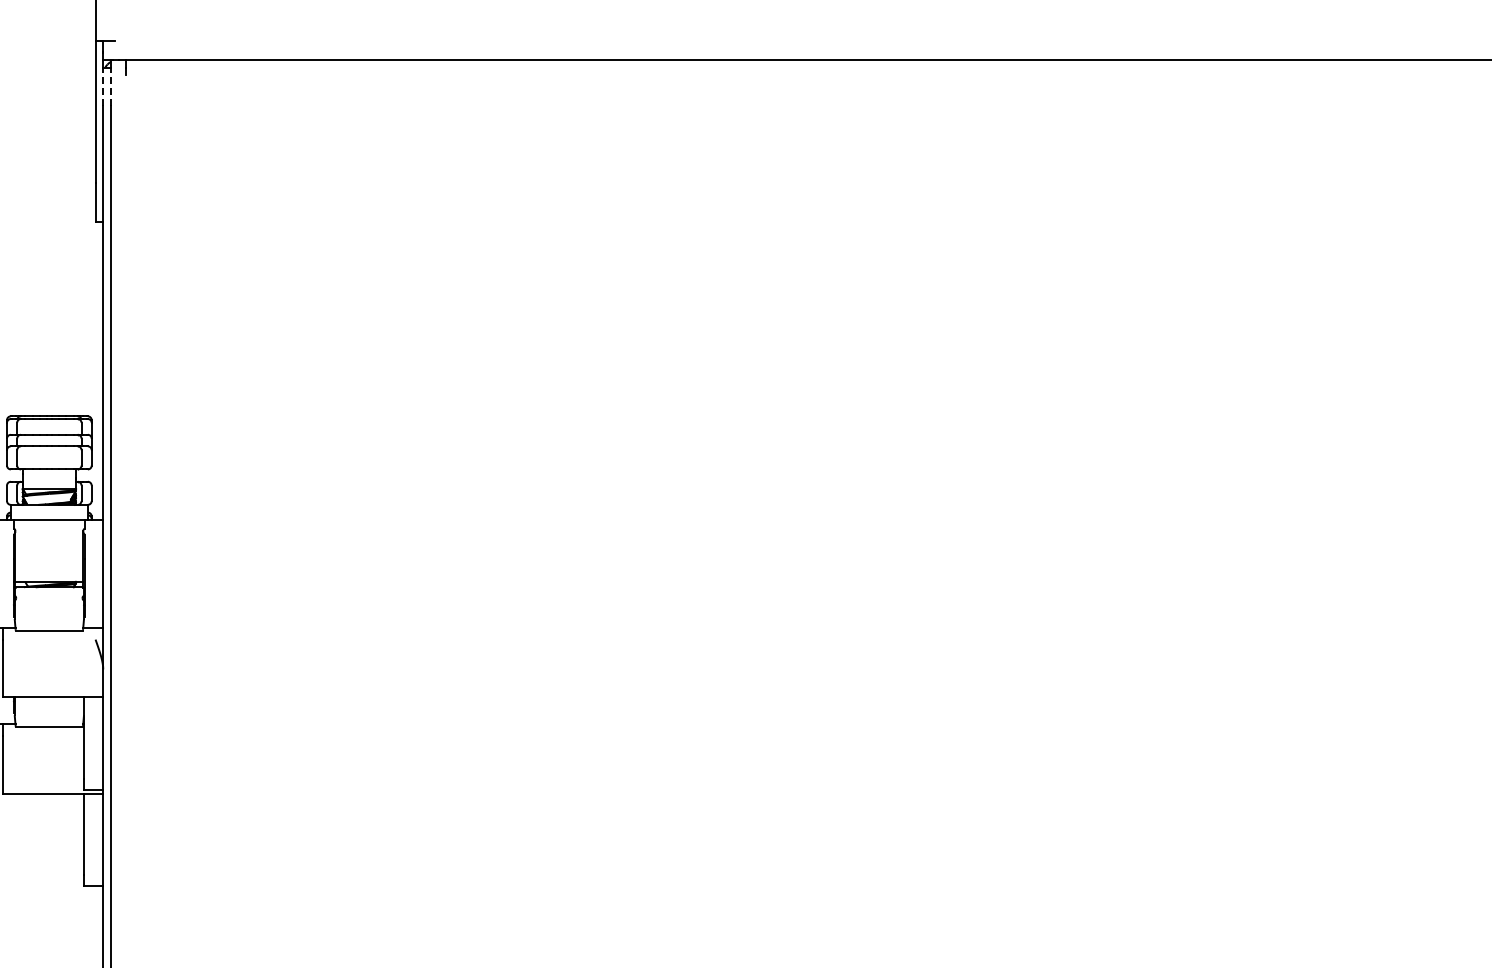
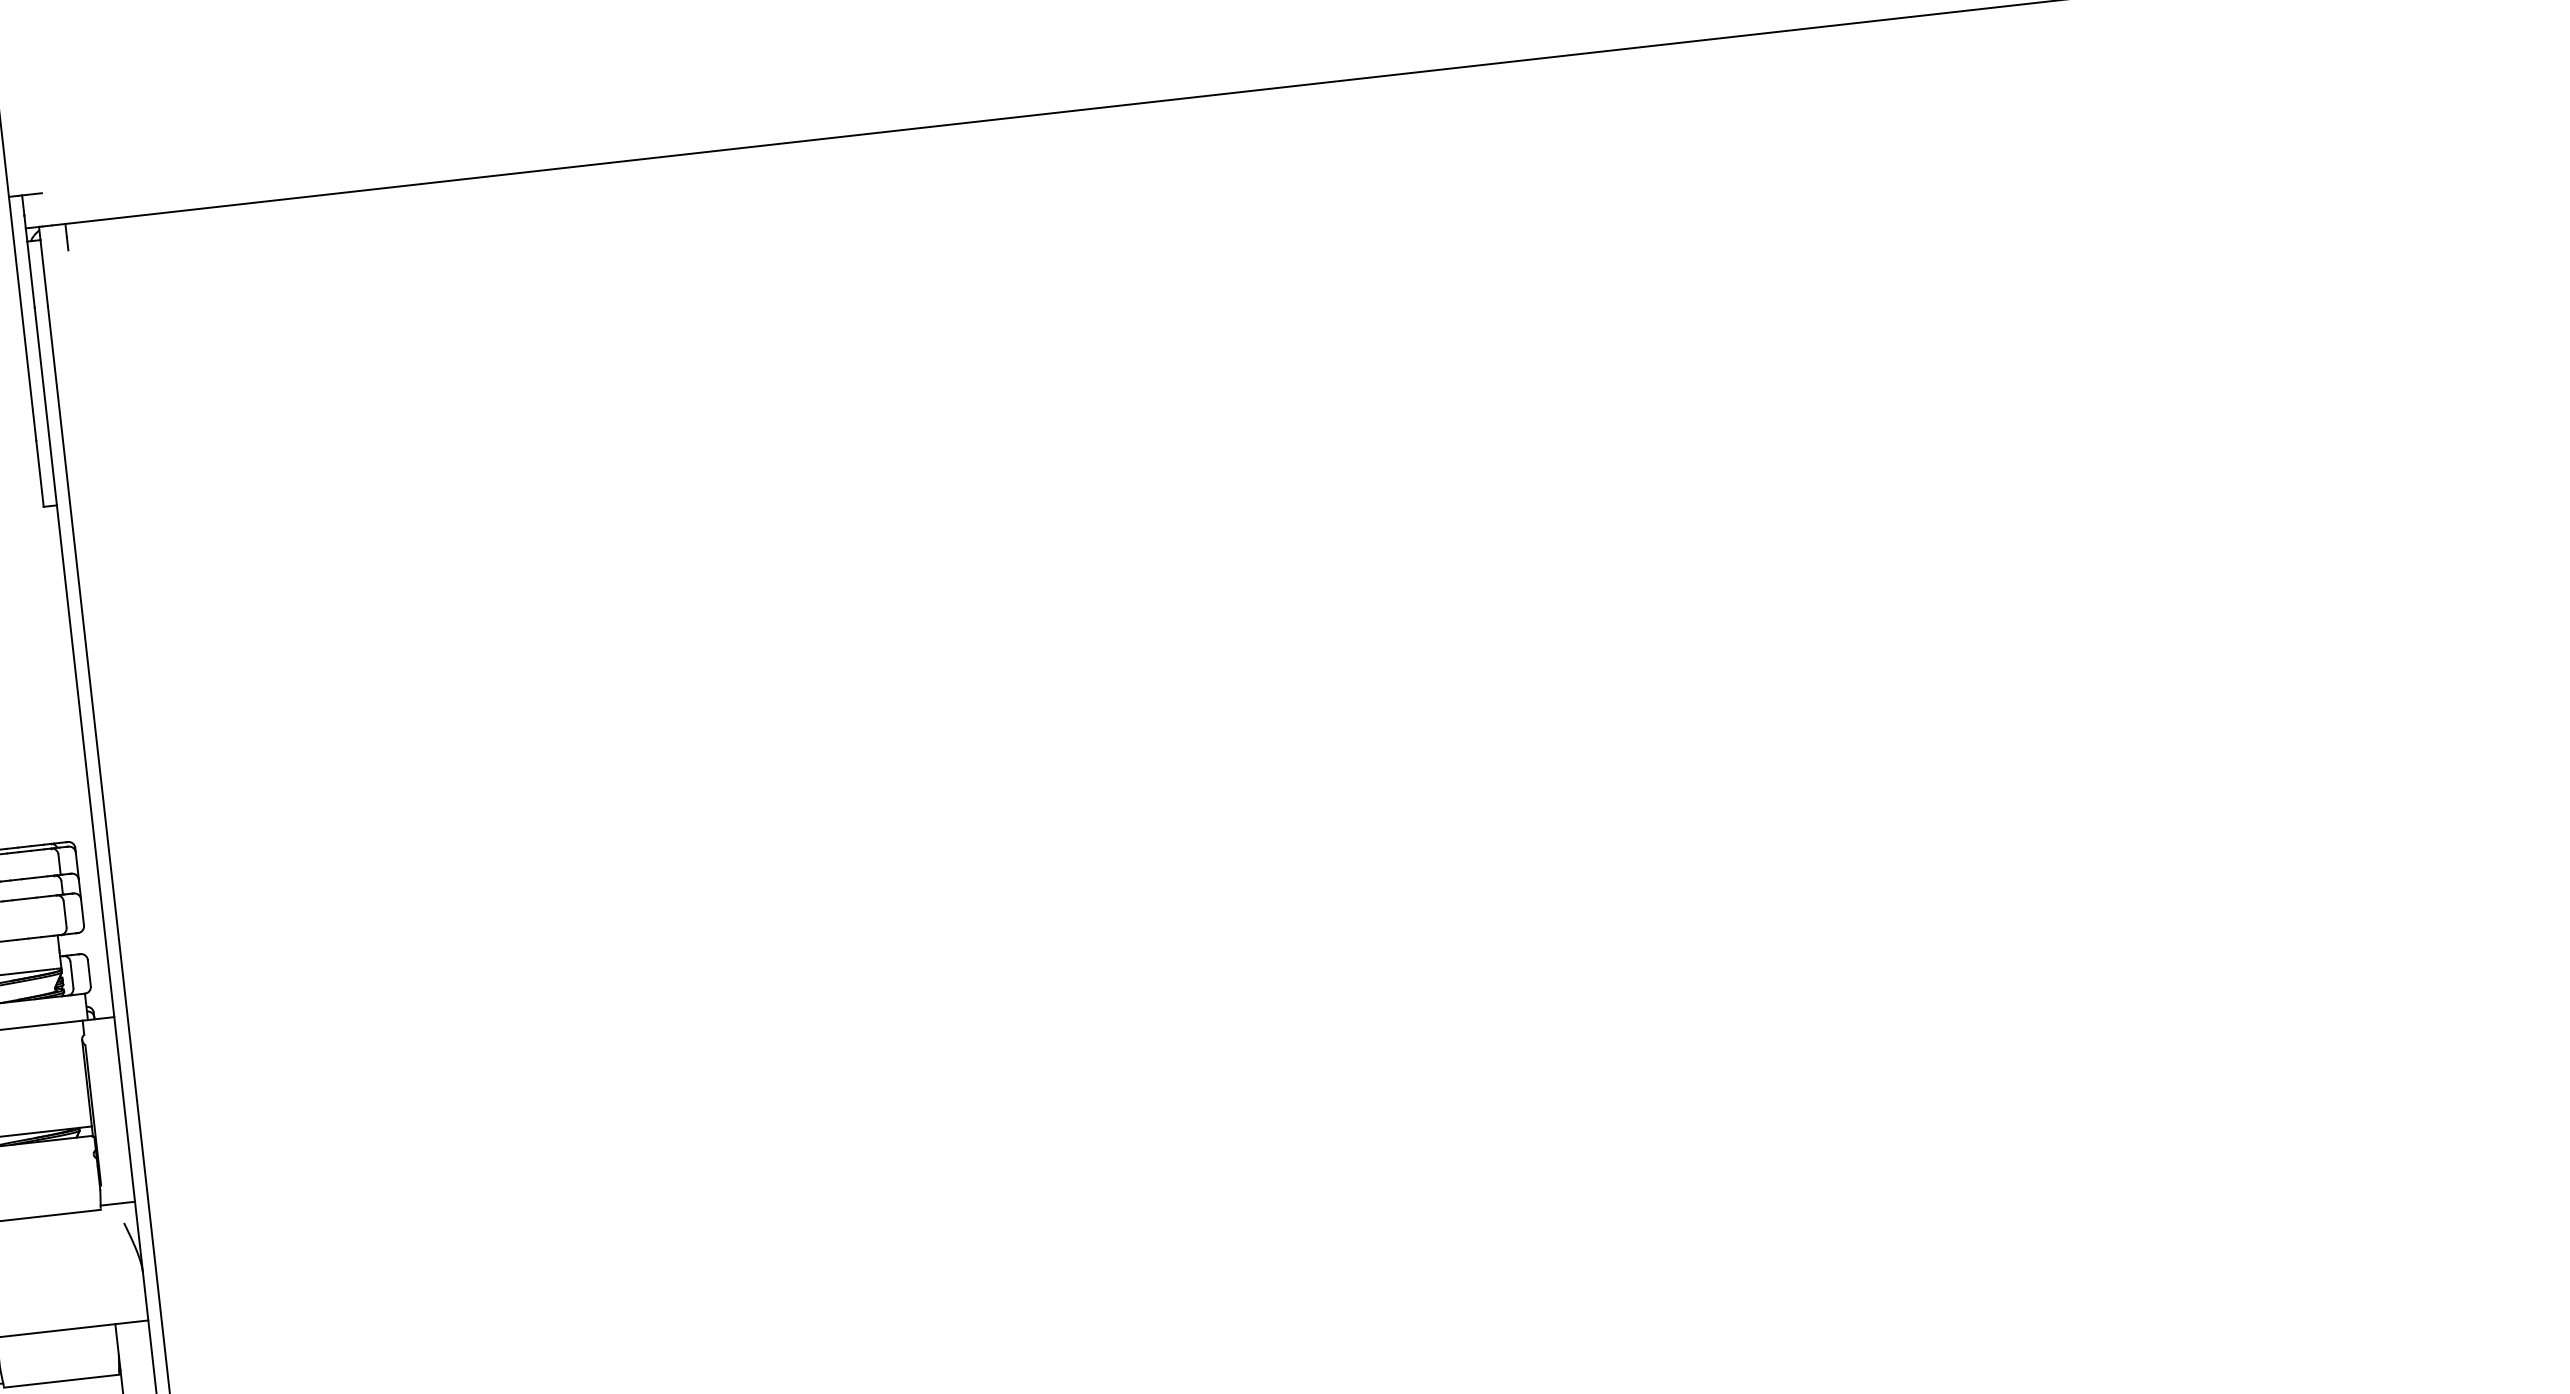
line: (103, 86) -> (31, 274), dashed -> solid
line: (110, 86) -> (43, 272), dashed -> solid

